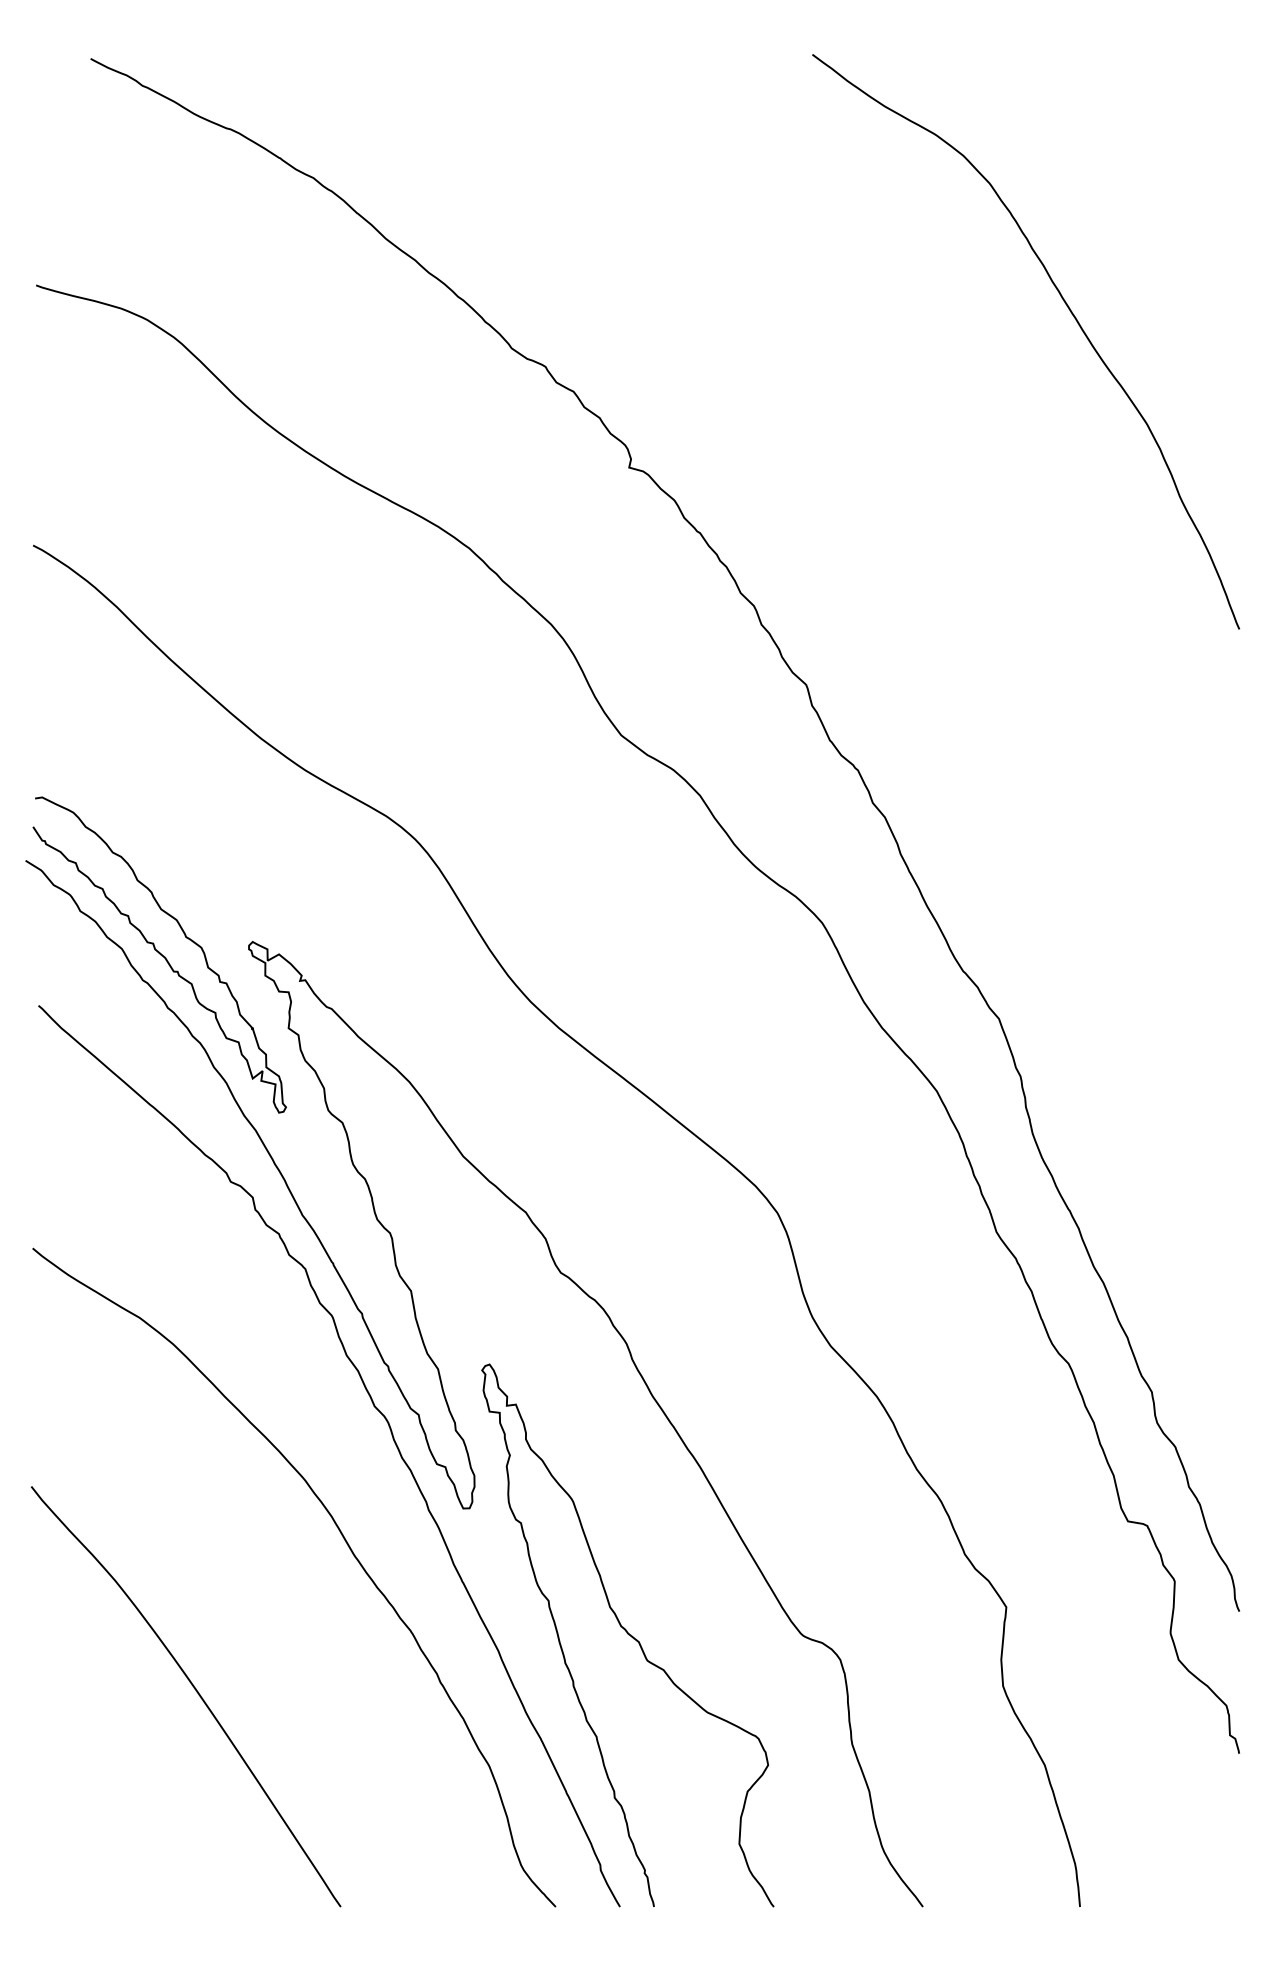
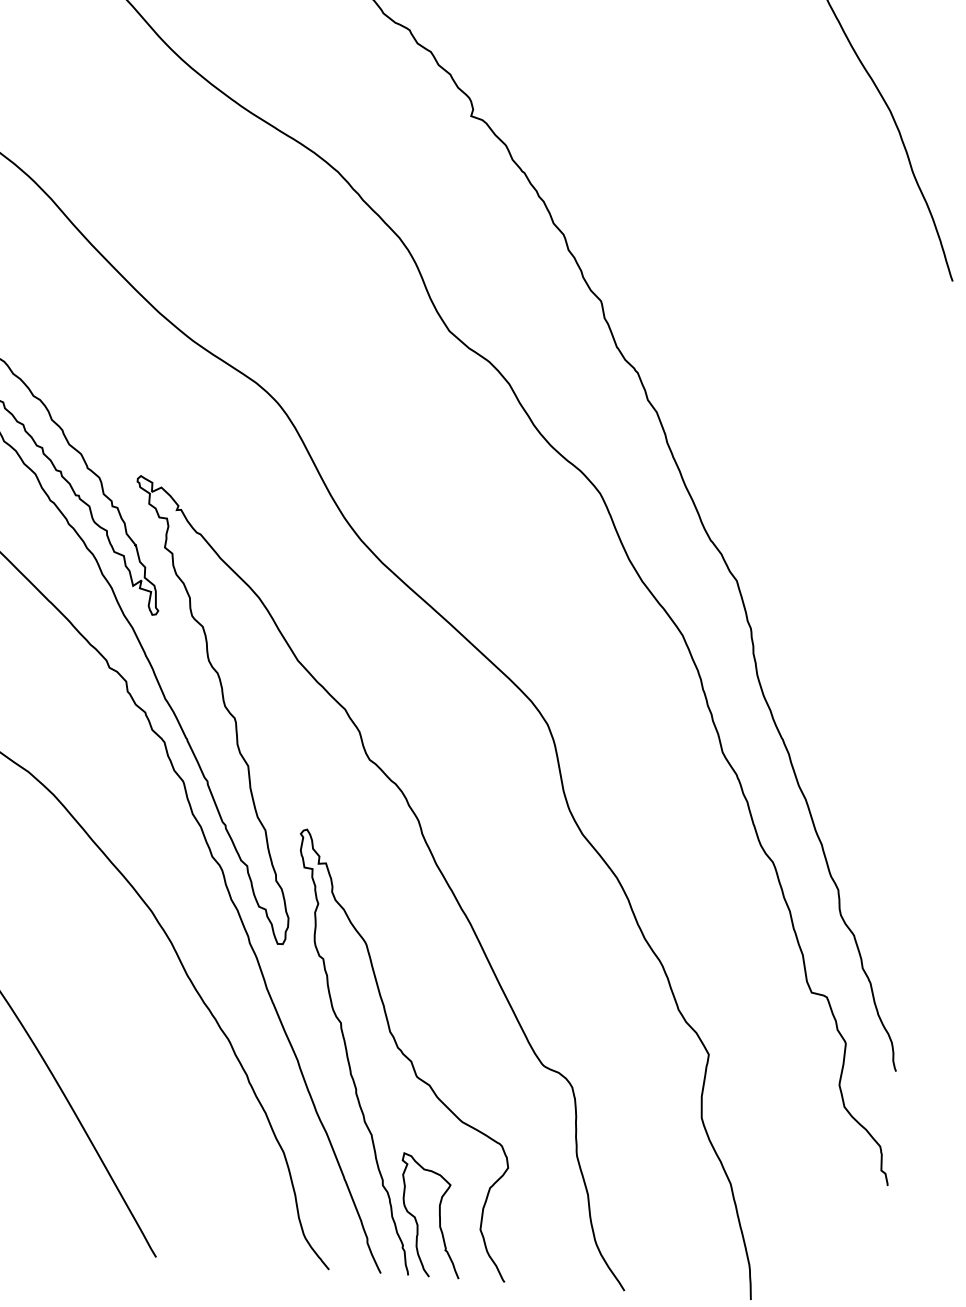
curve: (686, 1828) -> (438, 1214), added

